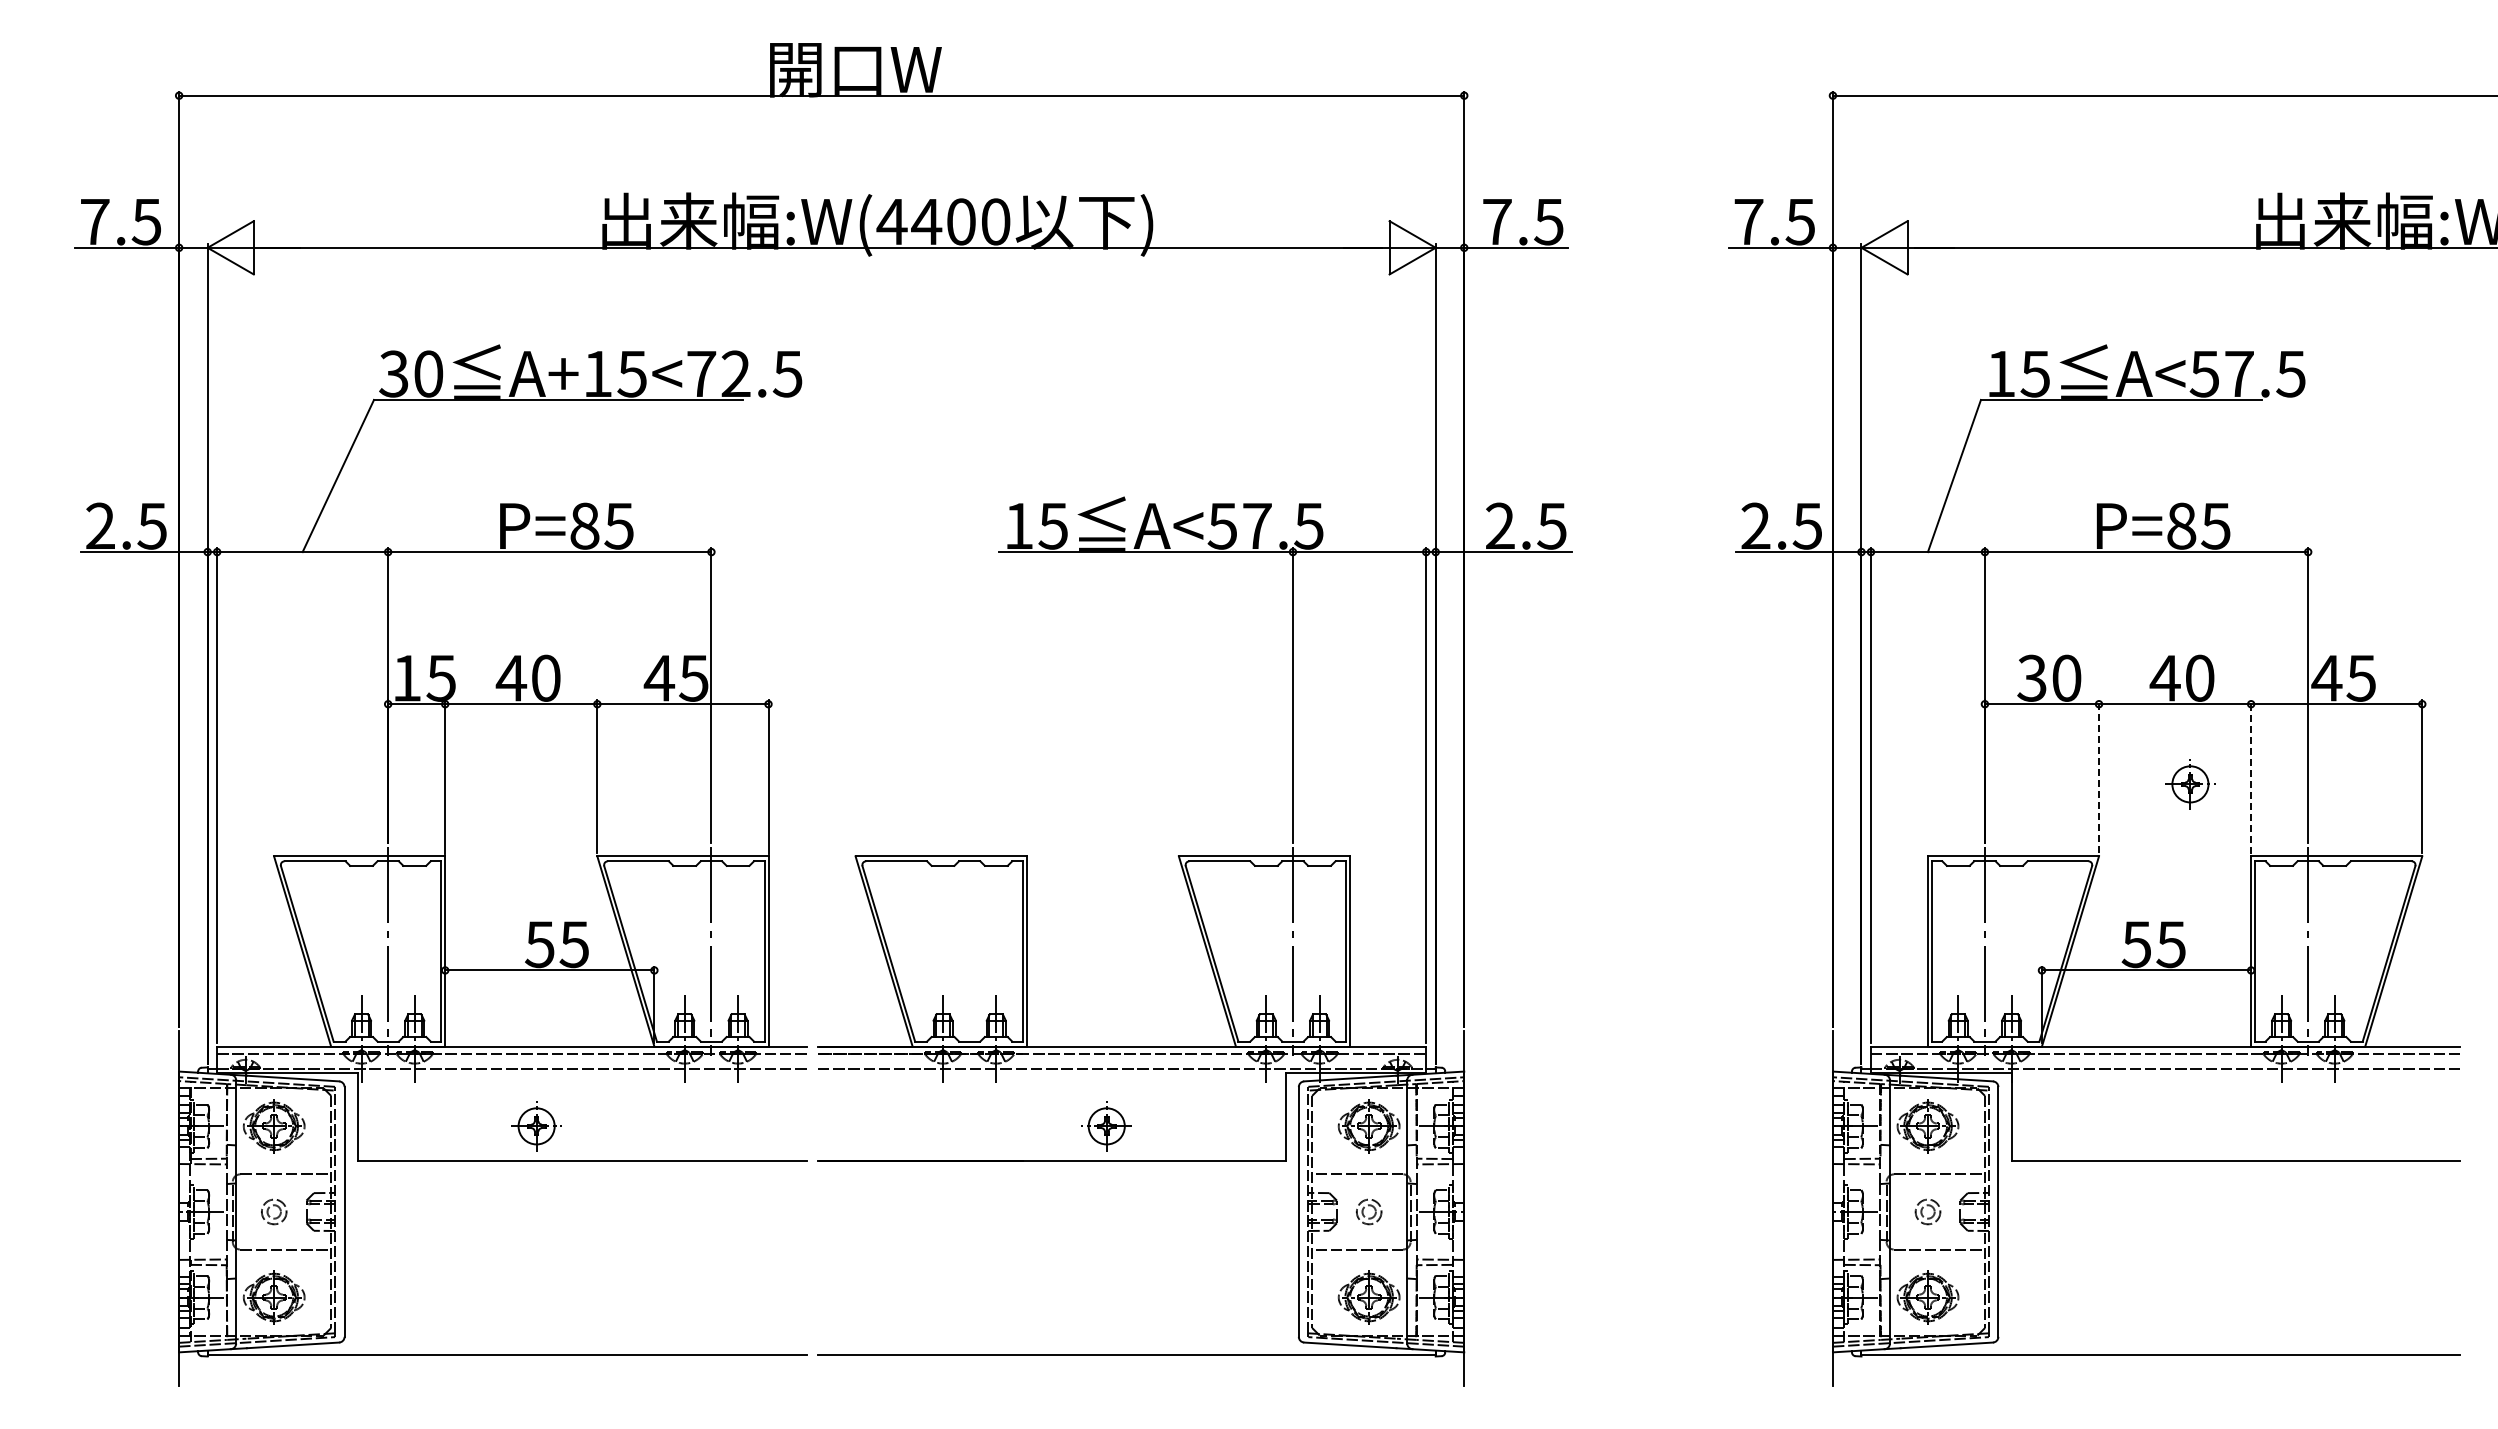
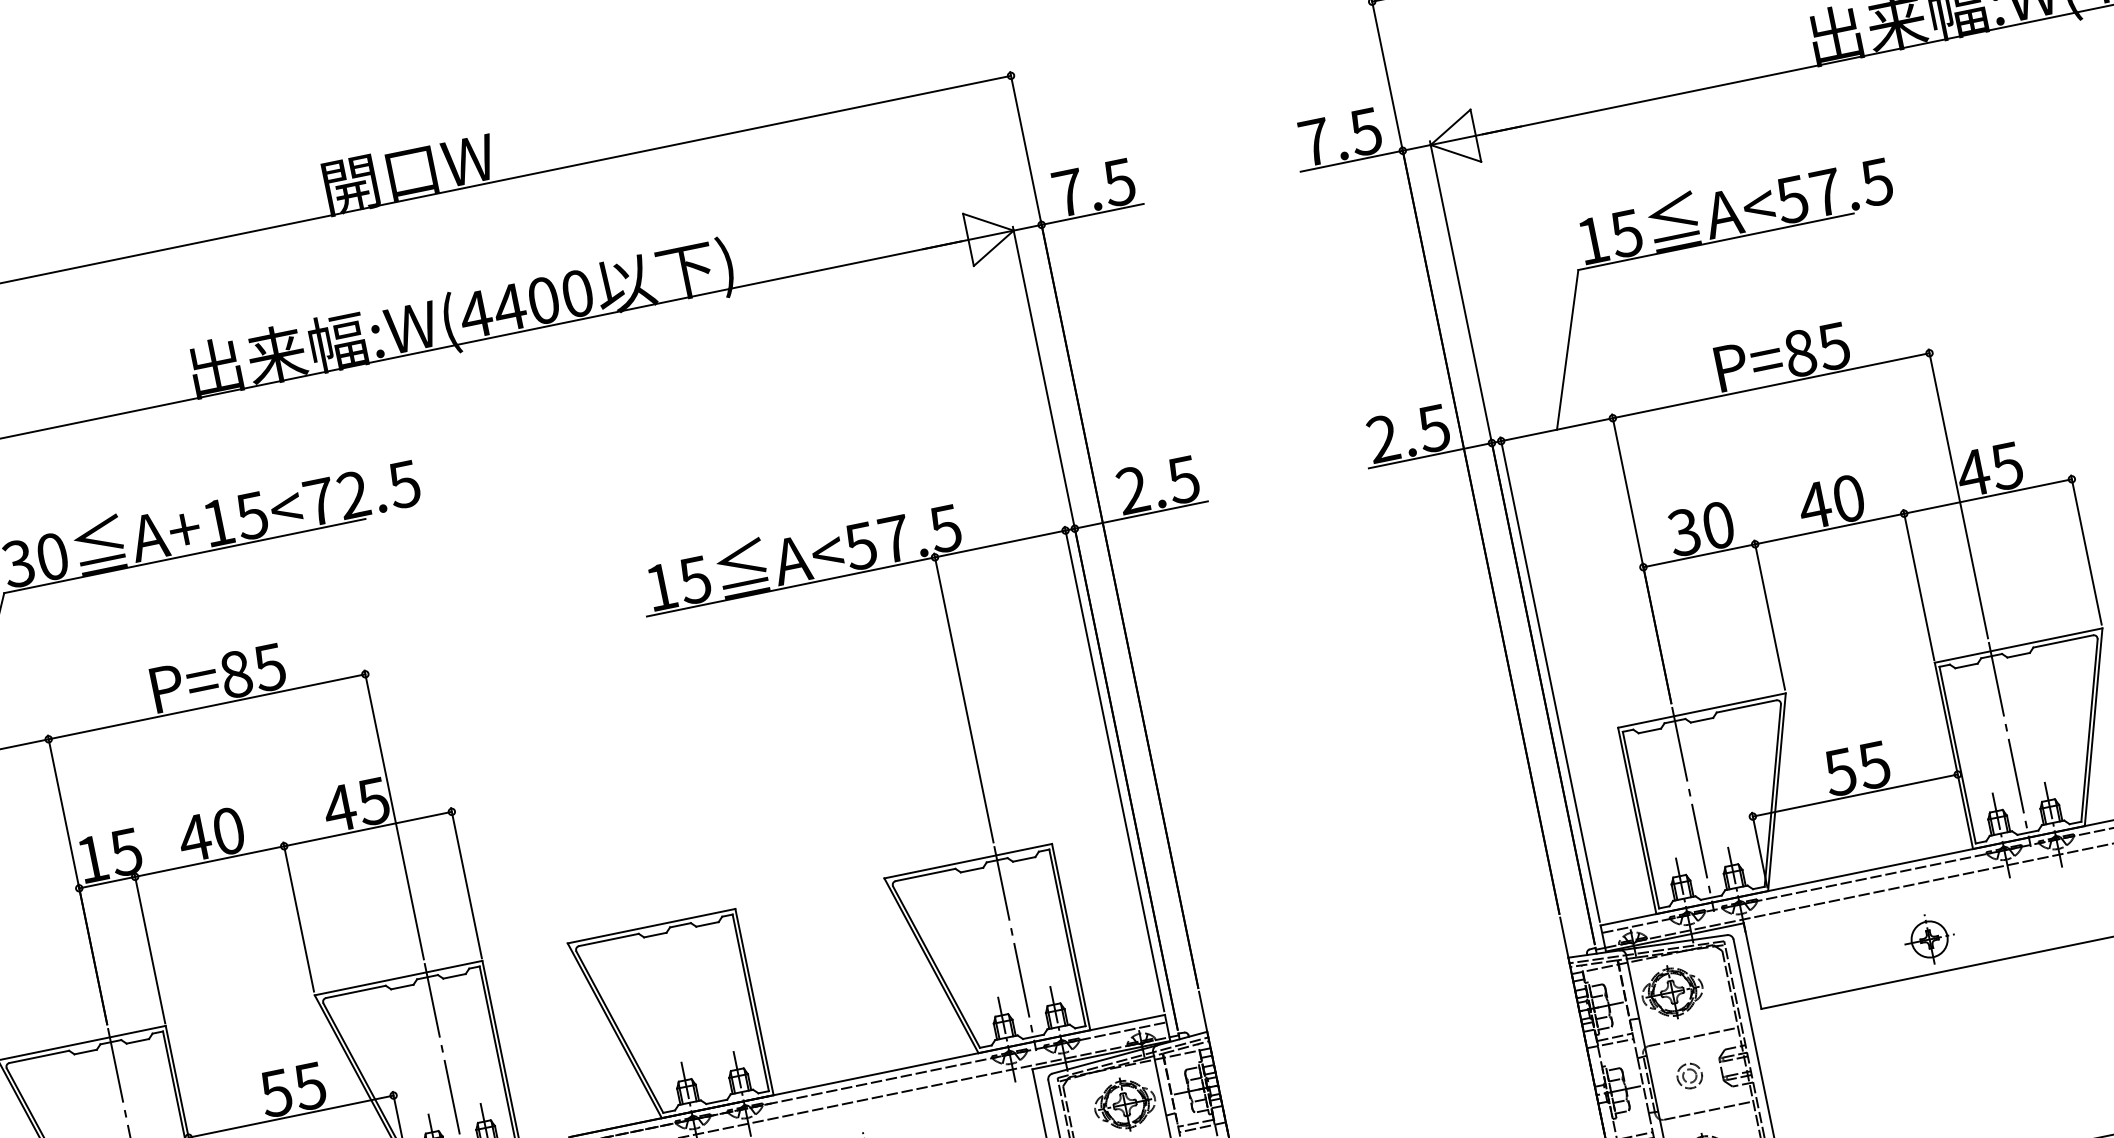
line: (2099, 775) -> (1769, 614), dashed -> solid
line: (2251, 777) -> (1919, 585), dashed -> solid
part: (2190, 784) -> (1929, 939), moved

